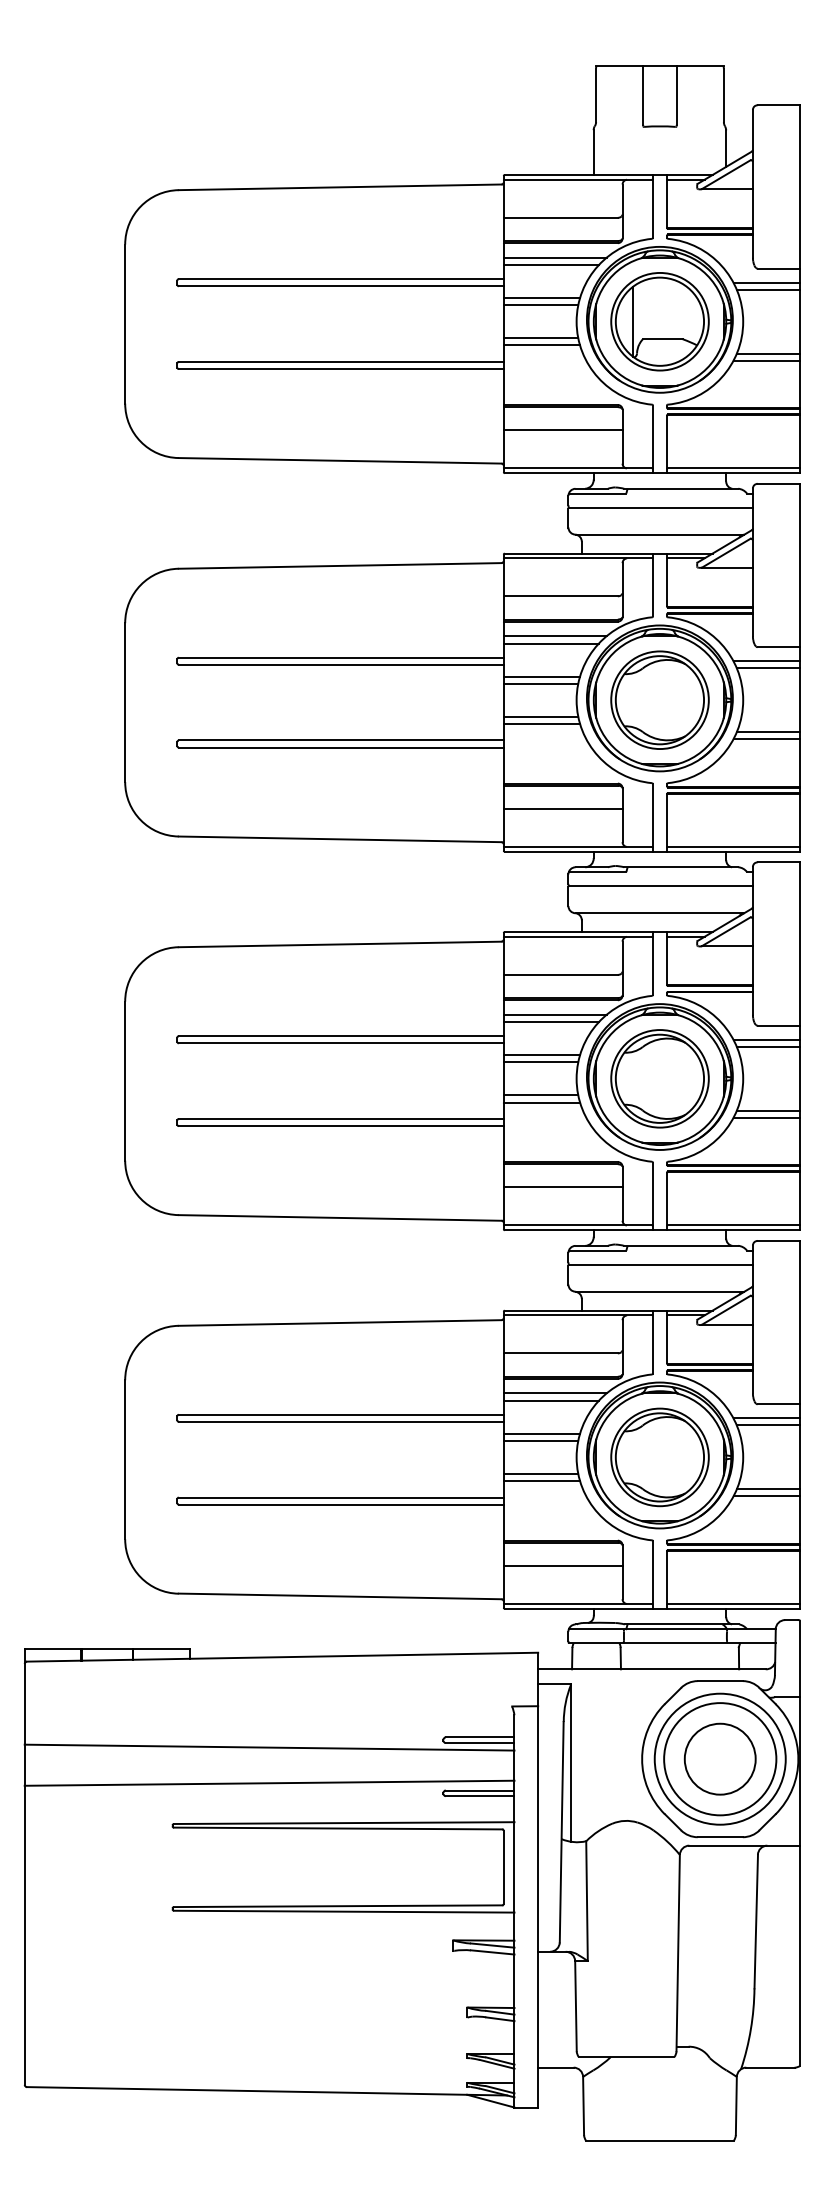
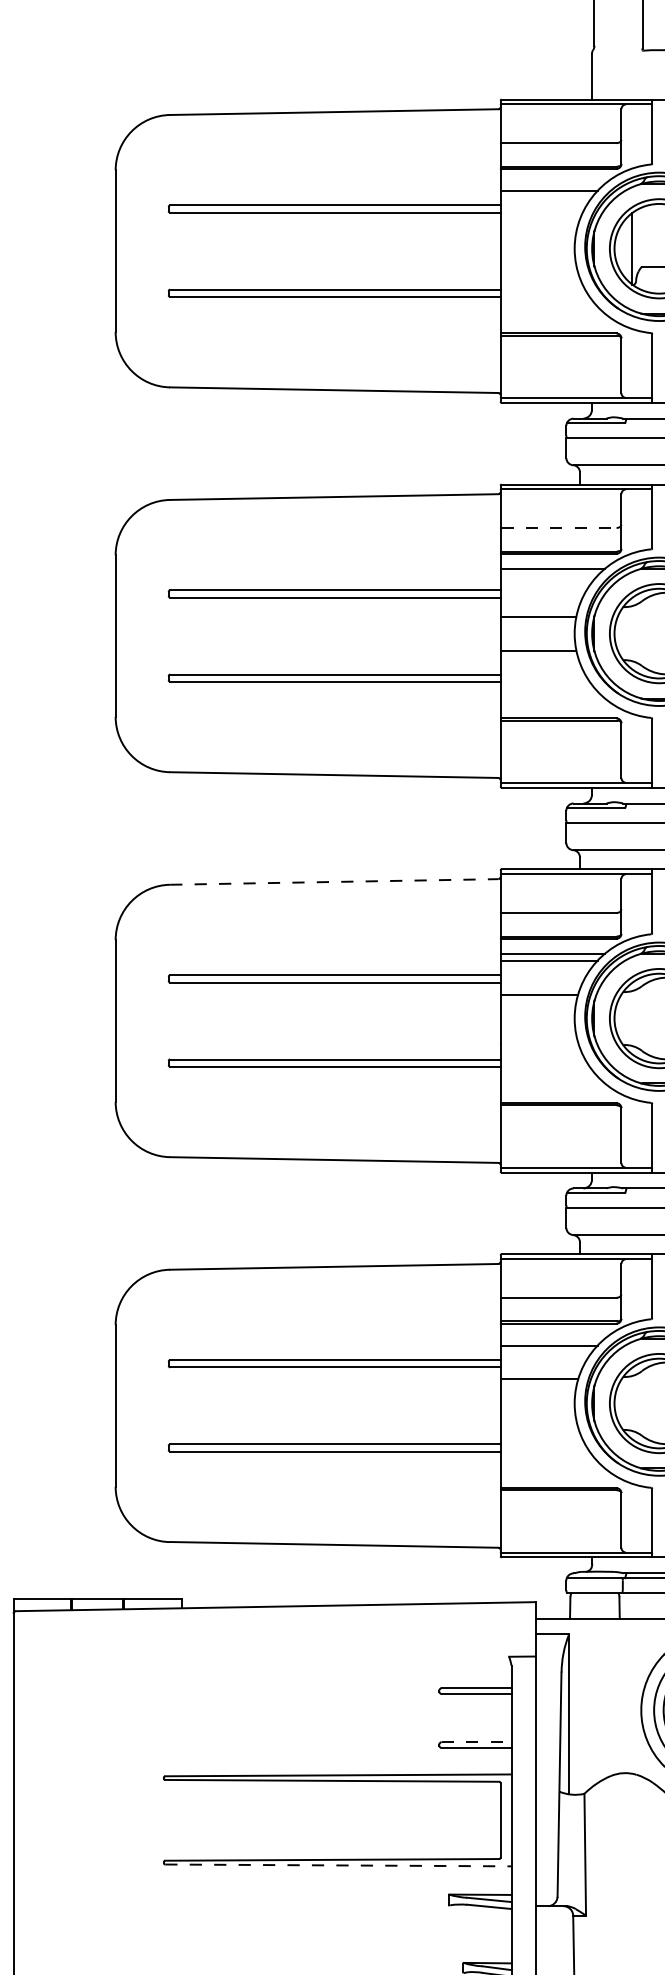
line: (554, 257) -> (552, 183), removed
line: (541, 298) -> (538, 225), removed
line: (540, 305) -> (537, 232), removed
line: (540, 338) -> (537, 265), removed
line: (541, 345) -> (538, 272), removed
line: (562, 430) -> (560, 359), removed
line: (561, 596) -> (559, 528), solid -> dashed
line: (551, 643) -> (549, 575), removed
line: (541, 676) -> (538, 609), removed
line: (541, 723) -> (538, 657), removed
line: (562, 808) -> (560, 743), removed
line: (340, 944) -> (334, 882), solid -> dashed
line: (540, 1062) -> (537, 1001), removed
line: (540, 1095) -> (537, 1035), removed
line: (541, 1102) -> (538, 1042), removed
line: (562, 1187) -> (560, 1129), removed
line: (554, 1393) -> (552, 1338), removed
line: (540, 1440) -> (537, 1386), removed
line: (540, 1473) -> (537, 1419), removed
line: (541, 1480) -> (538, 1427), removed
line: (562, 1566) -> (560, 1514), removed
line: (269, 1747) -> (262, 1698), removed
line: (269, 1782) -> (262, 1734), removed
line: (480, 1790) -> (476, 1742), solid -> dashed
line: (344, 1911) -> (338, 1865), solid -> dashed

